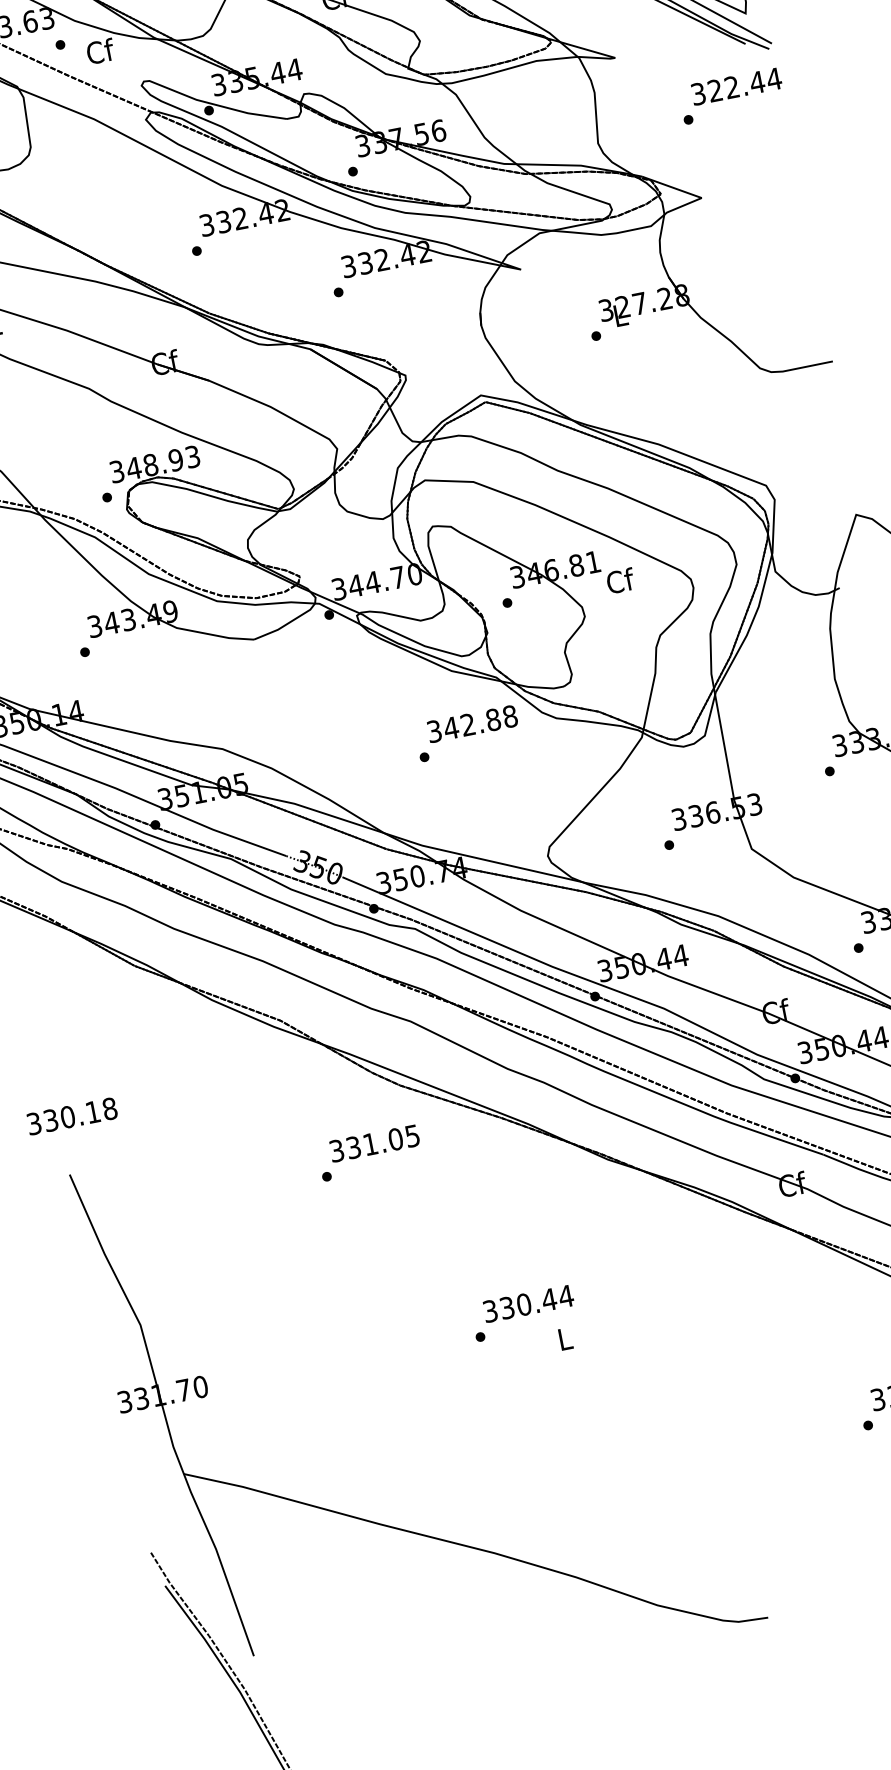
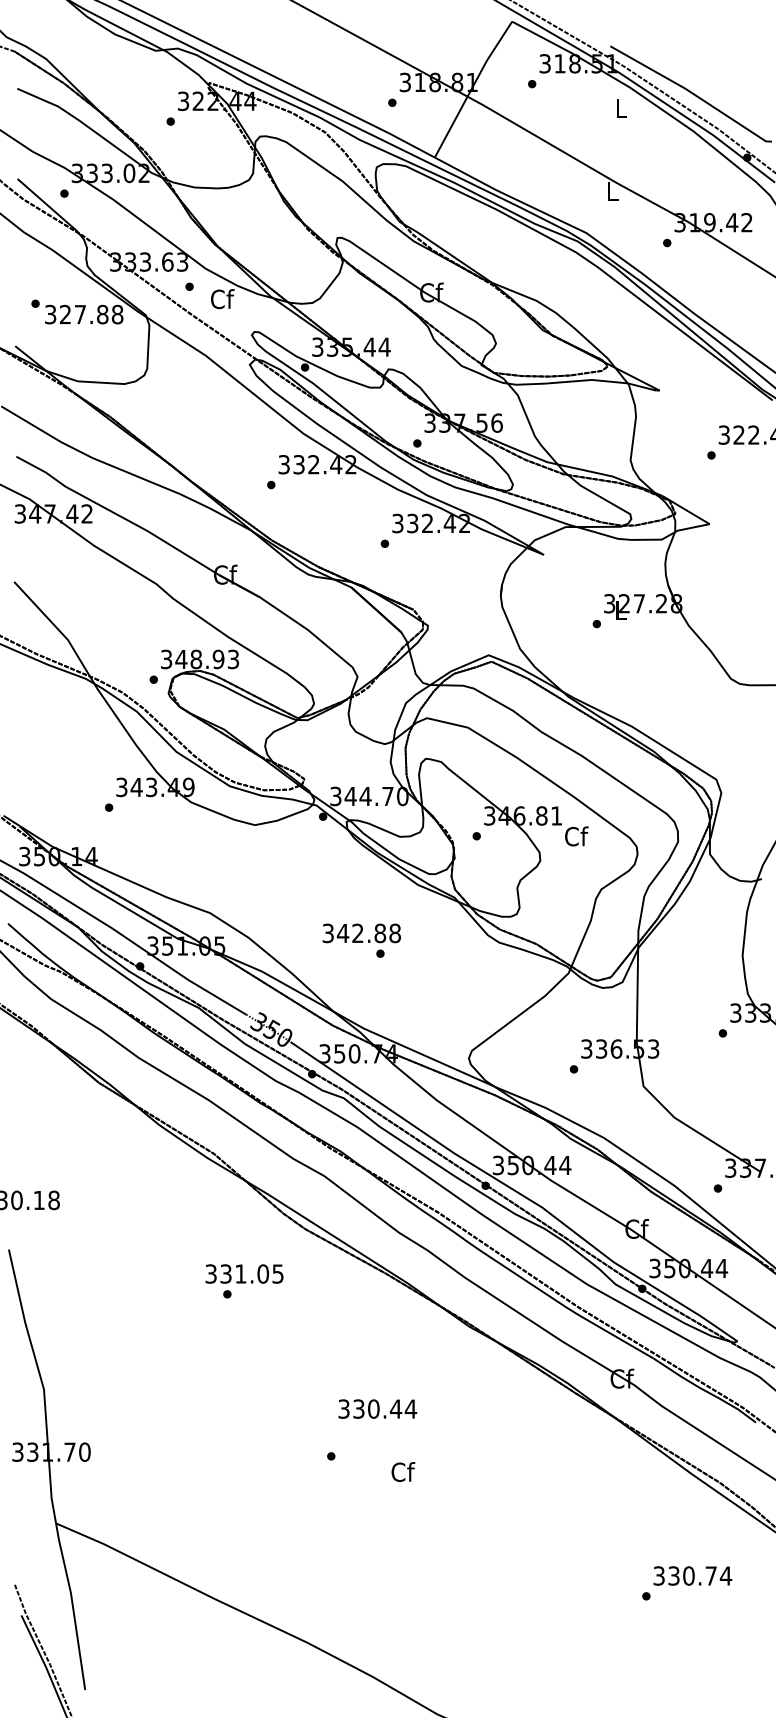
text: (472, 724) -> (361, 933), moved
text: (374, 1142) -> (244, 1273), moved
text: (528, 1303) -> (377, 1408), moved
text: (565, 1339) -> (403, 1472), L -> Cf

